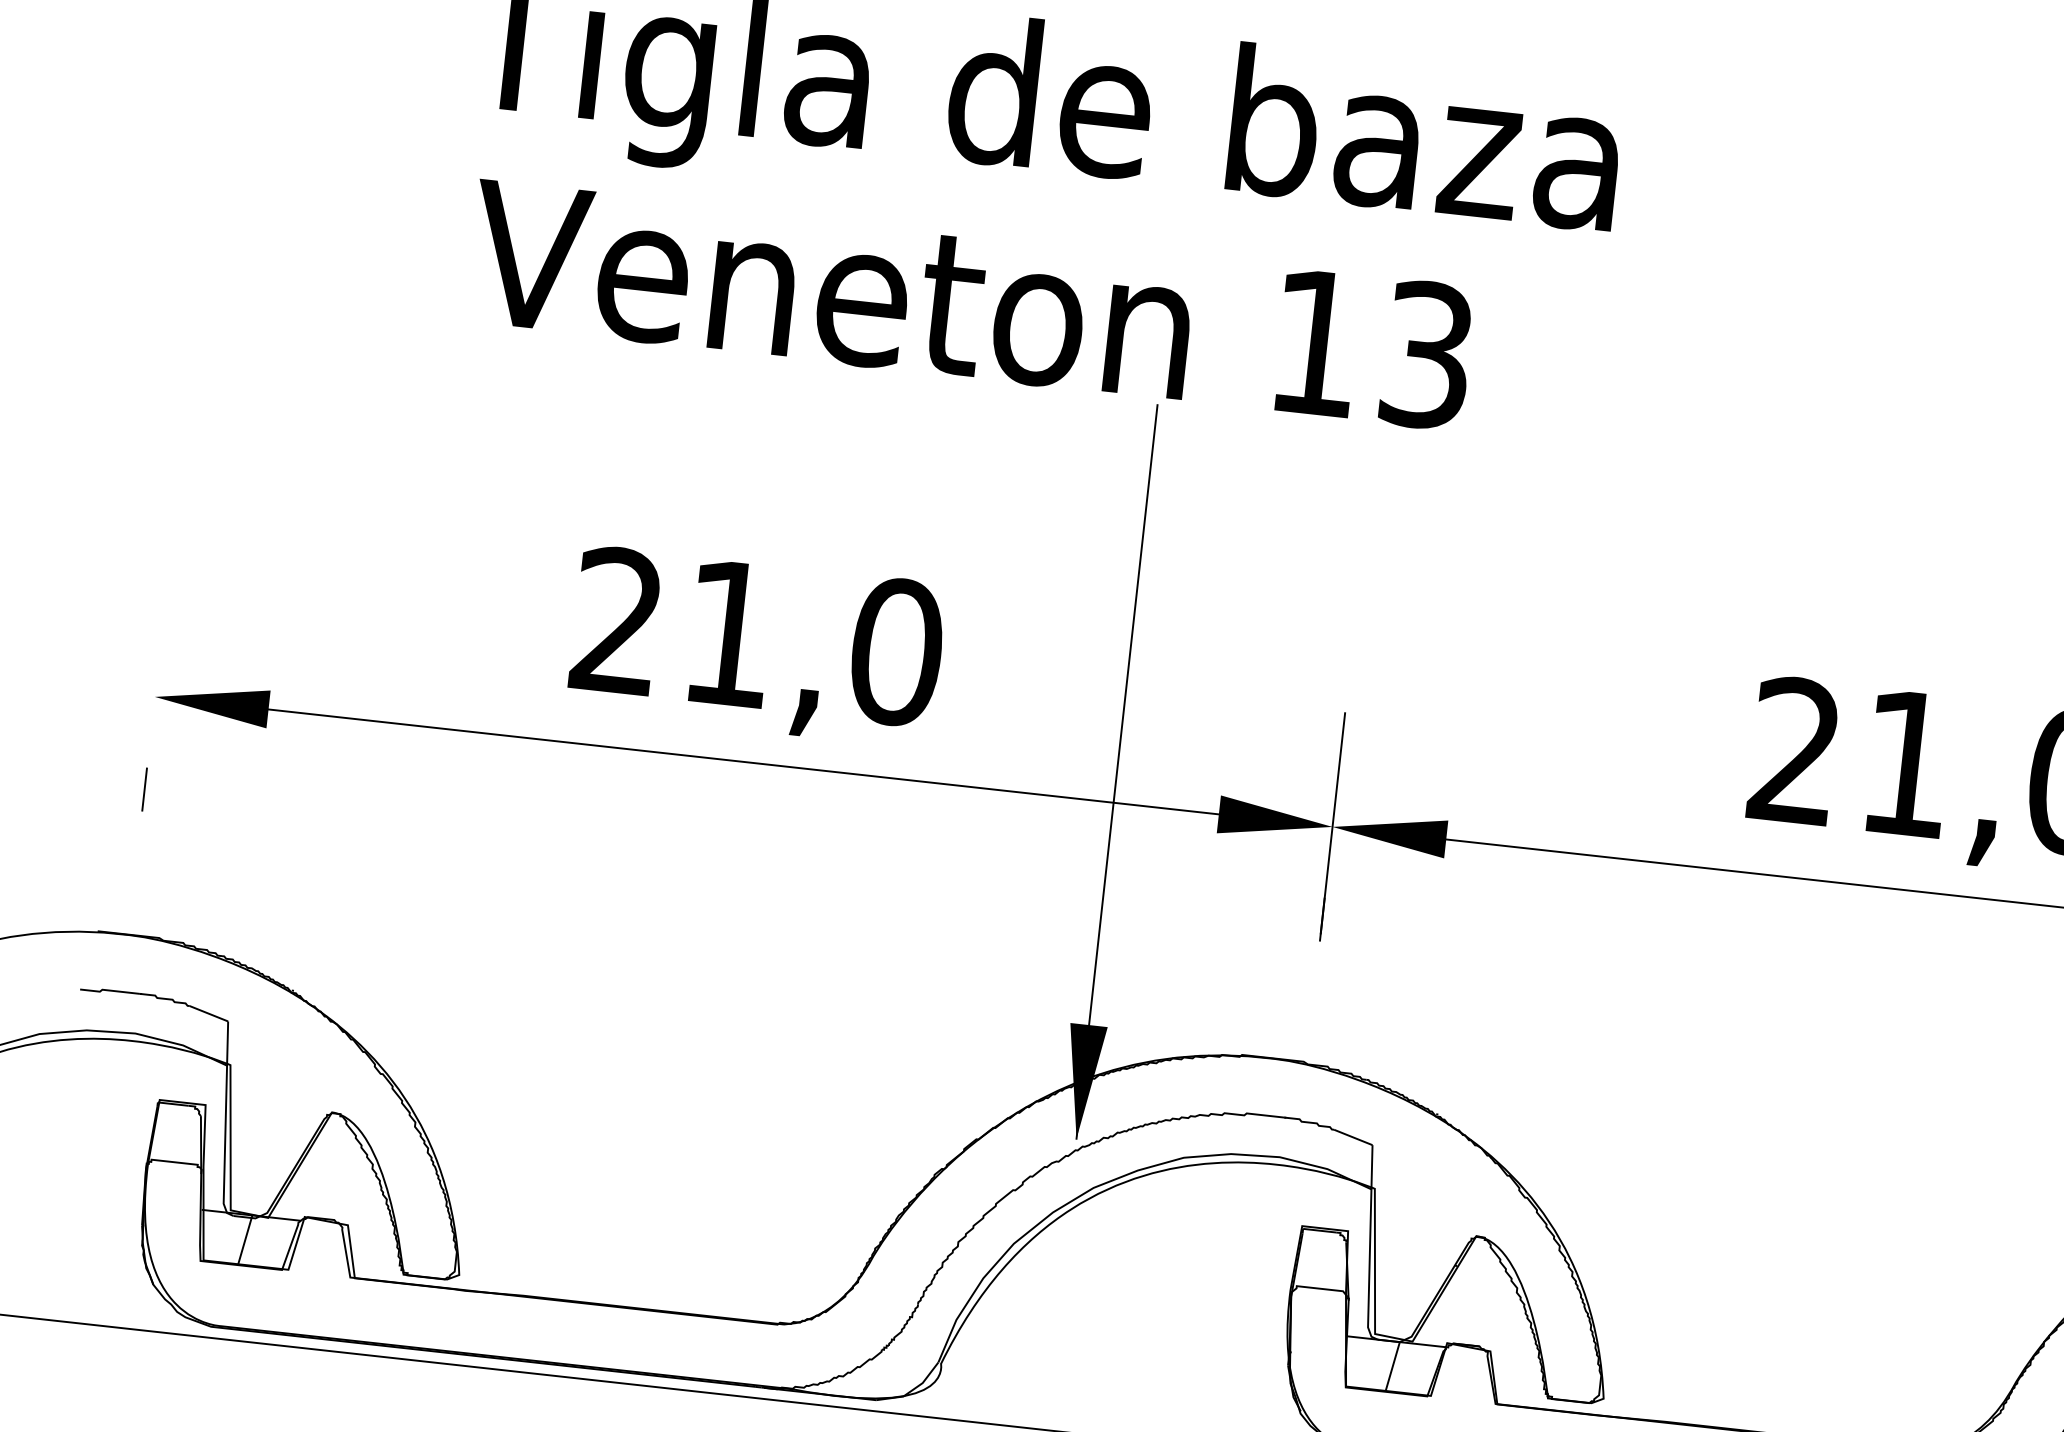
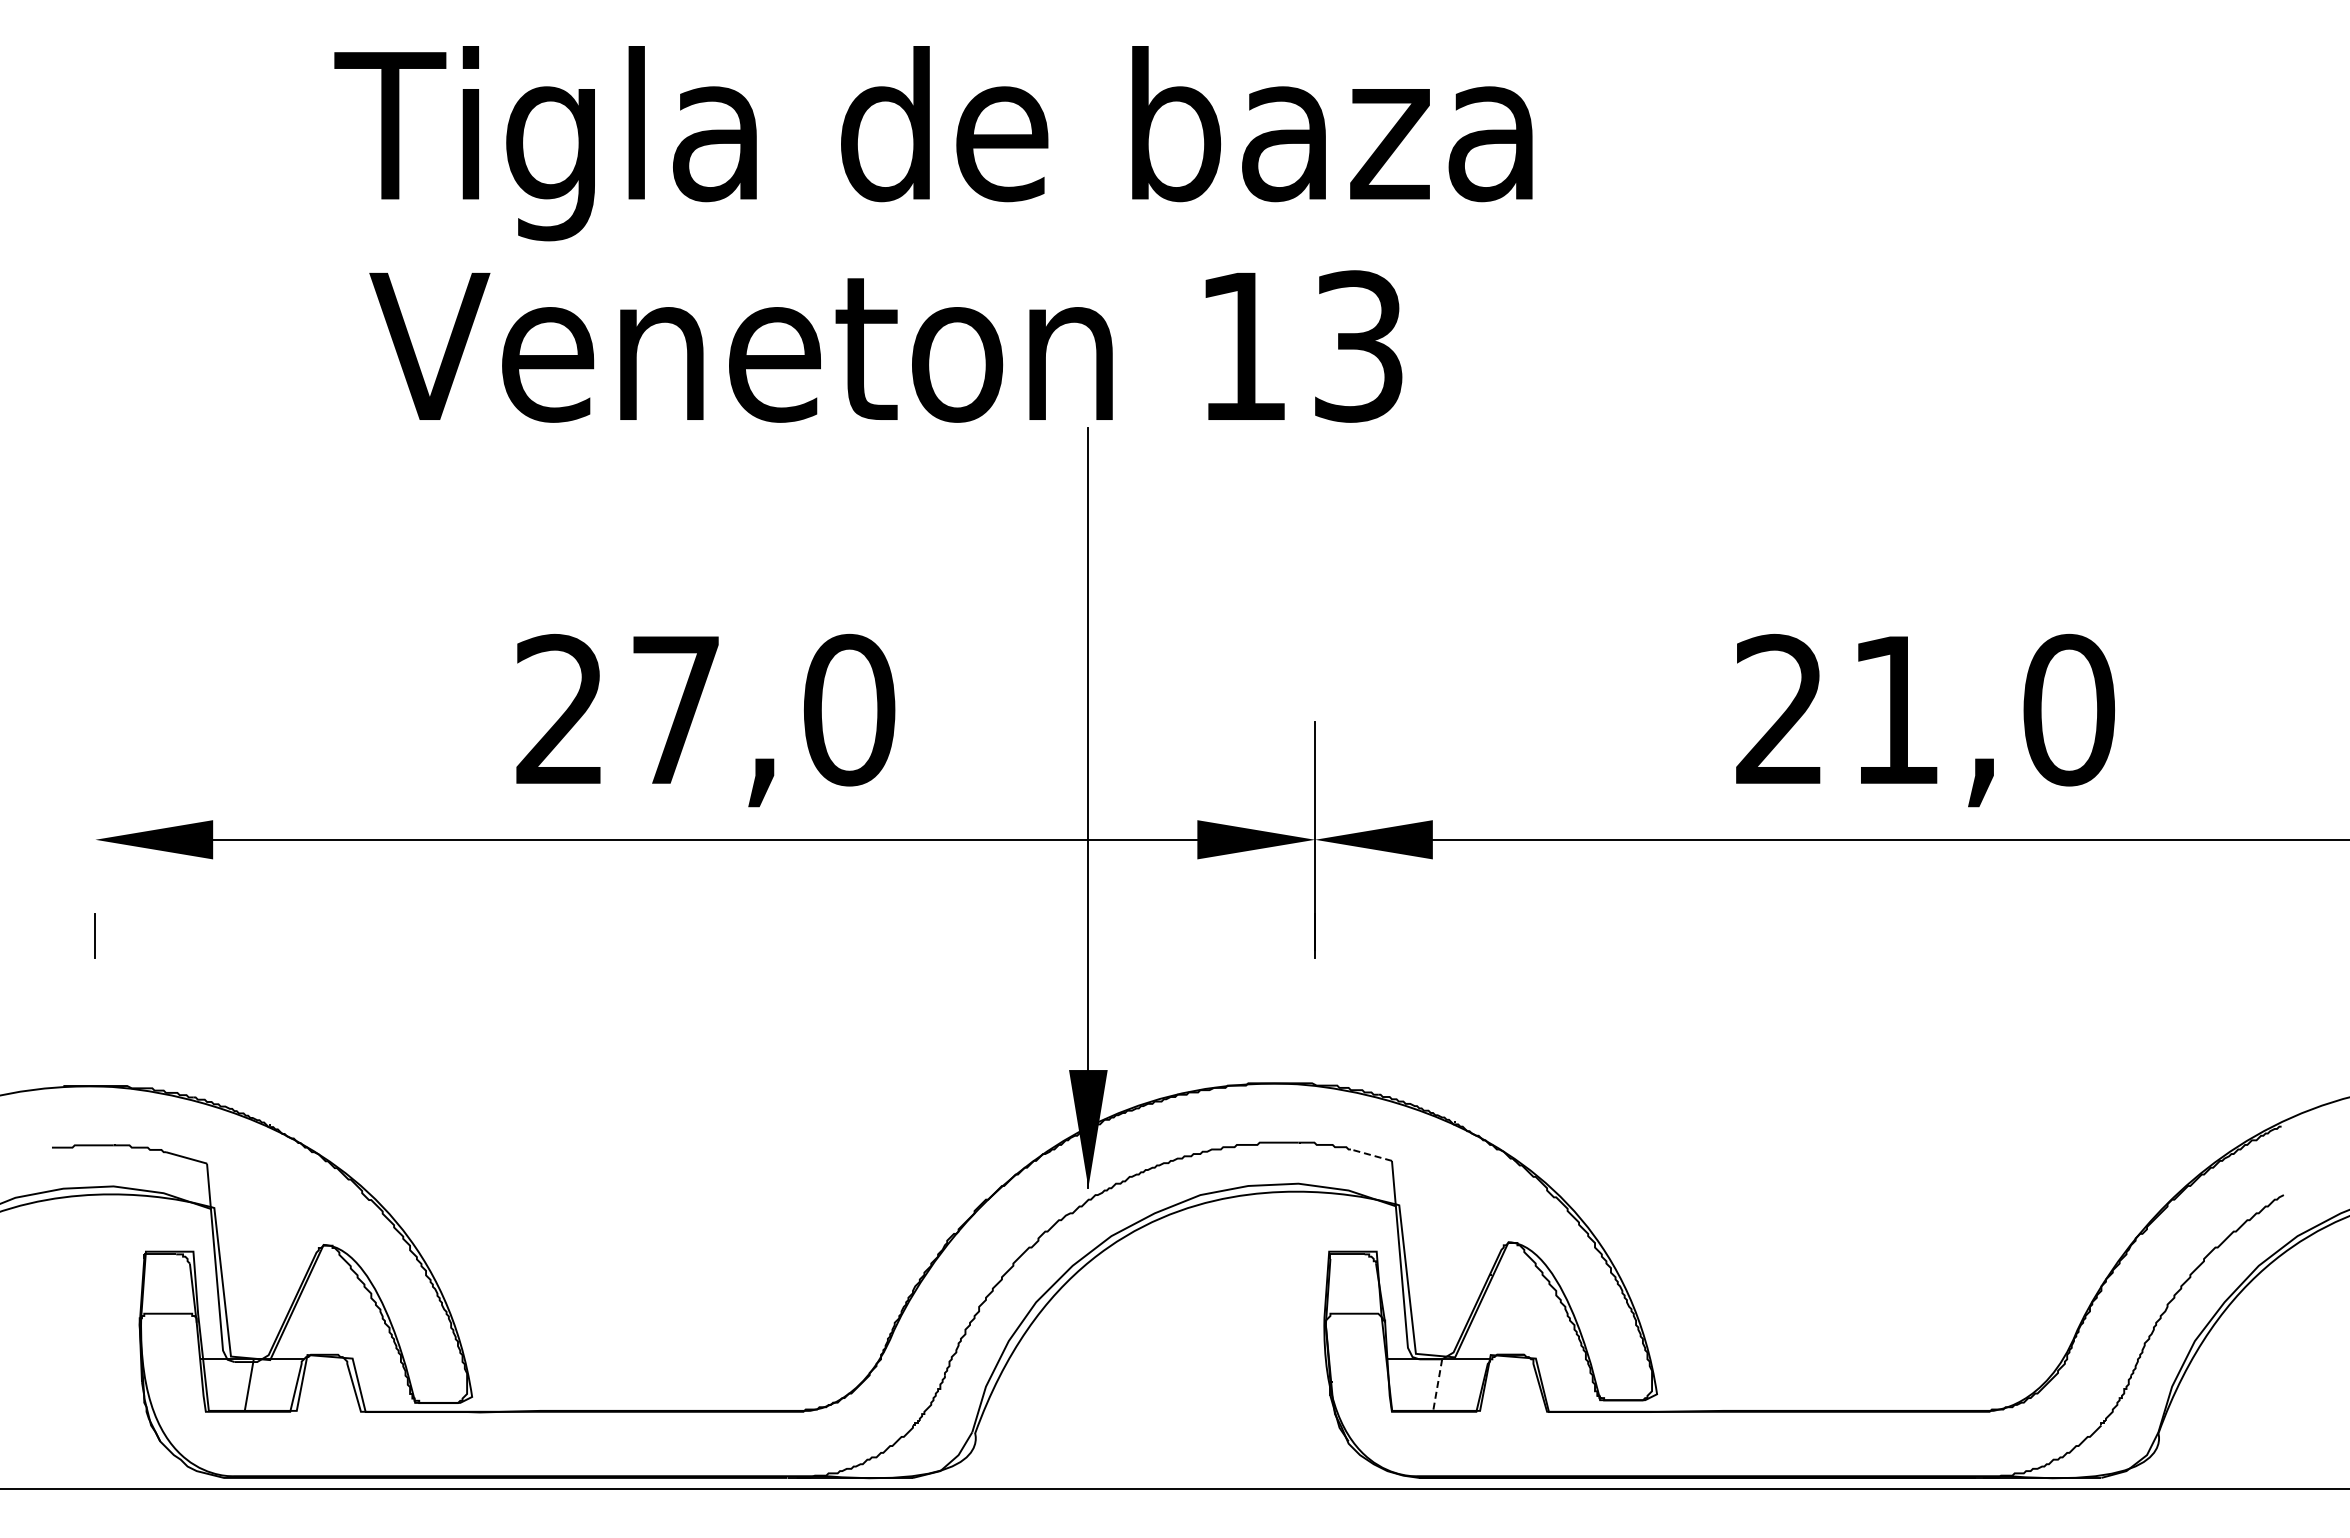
text: (728, 632) -> (675, 709), 21,0 -> 27,0
line: (1352, 1137) -> (1370, 1155), solid -> dashed
line: (1392, 1366) -> (1437, 1385), solid -> dashed

